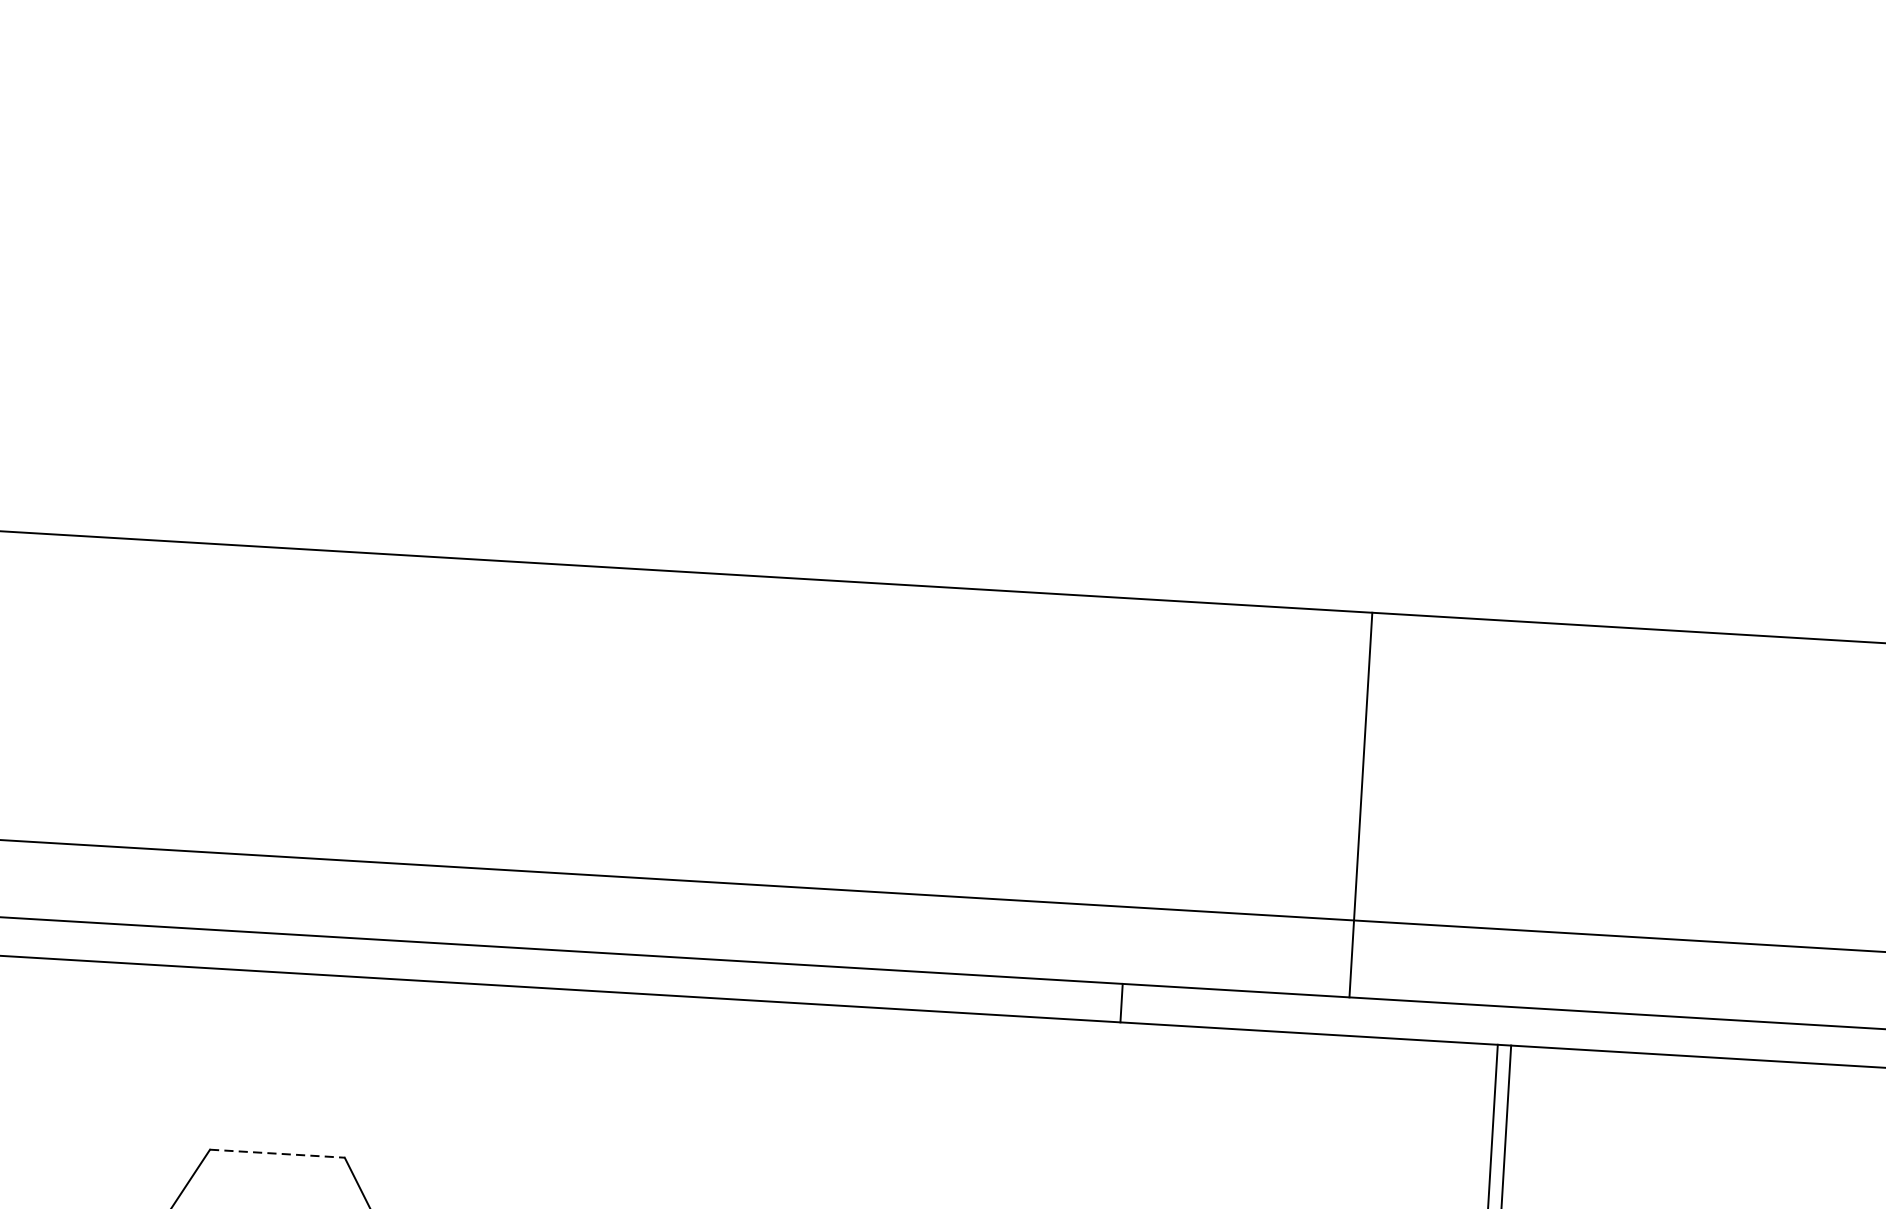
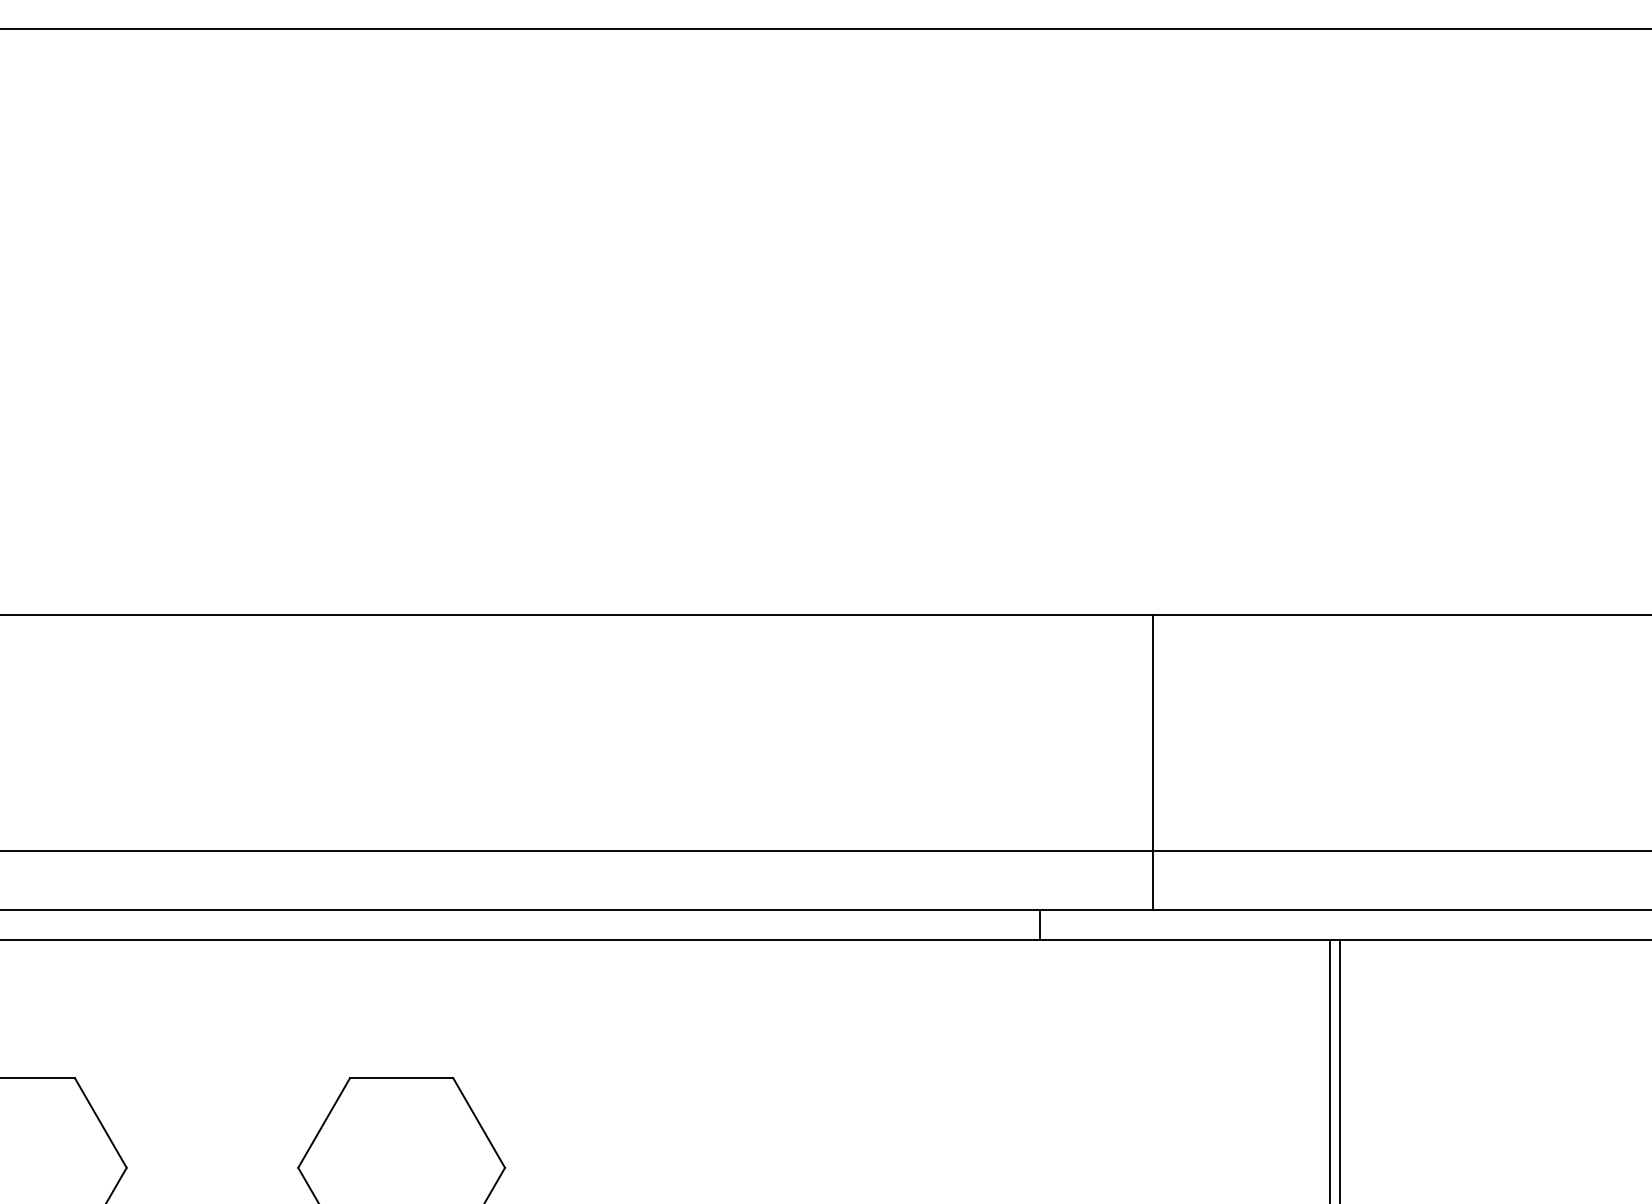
line: (1360, 805) -> (1153, 762), moved
line: (277, 1153) -> (401, 1078), dashed -> solid

